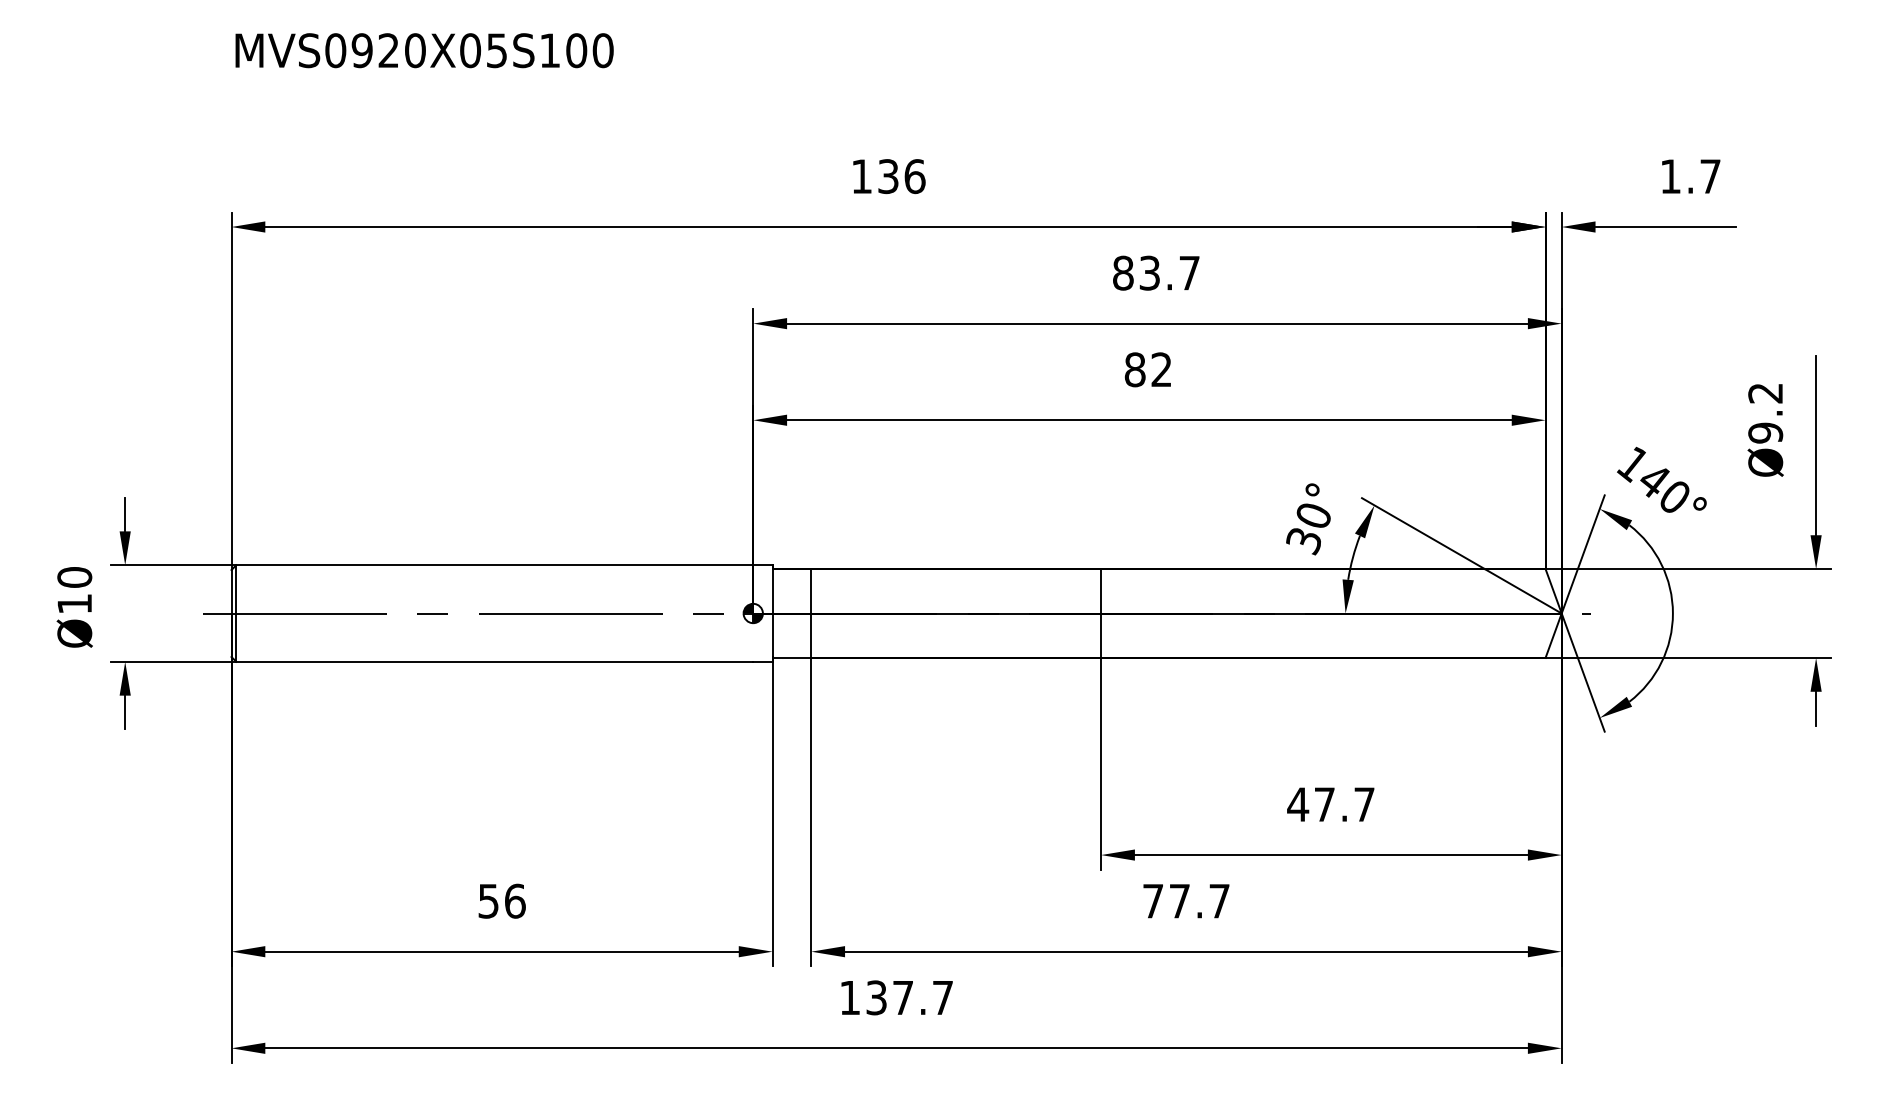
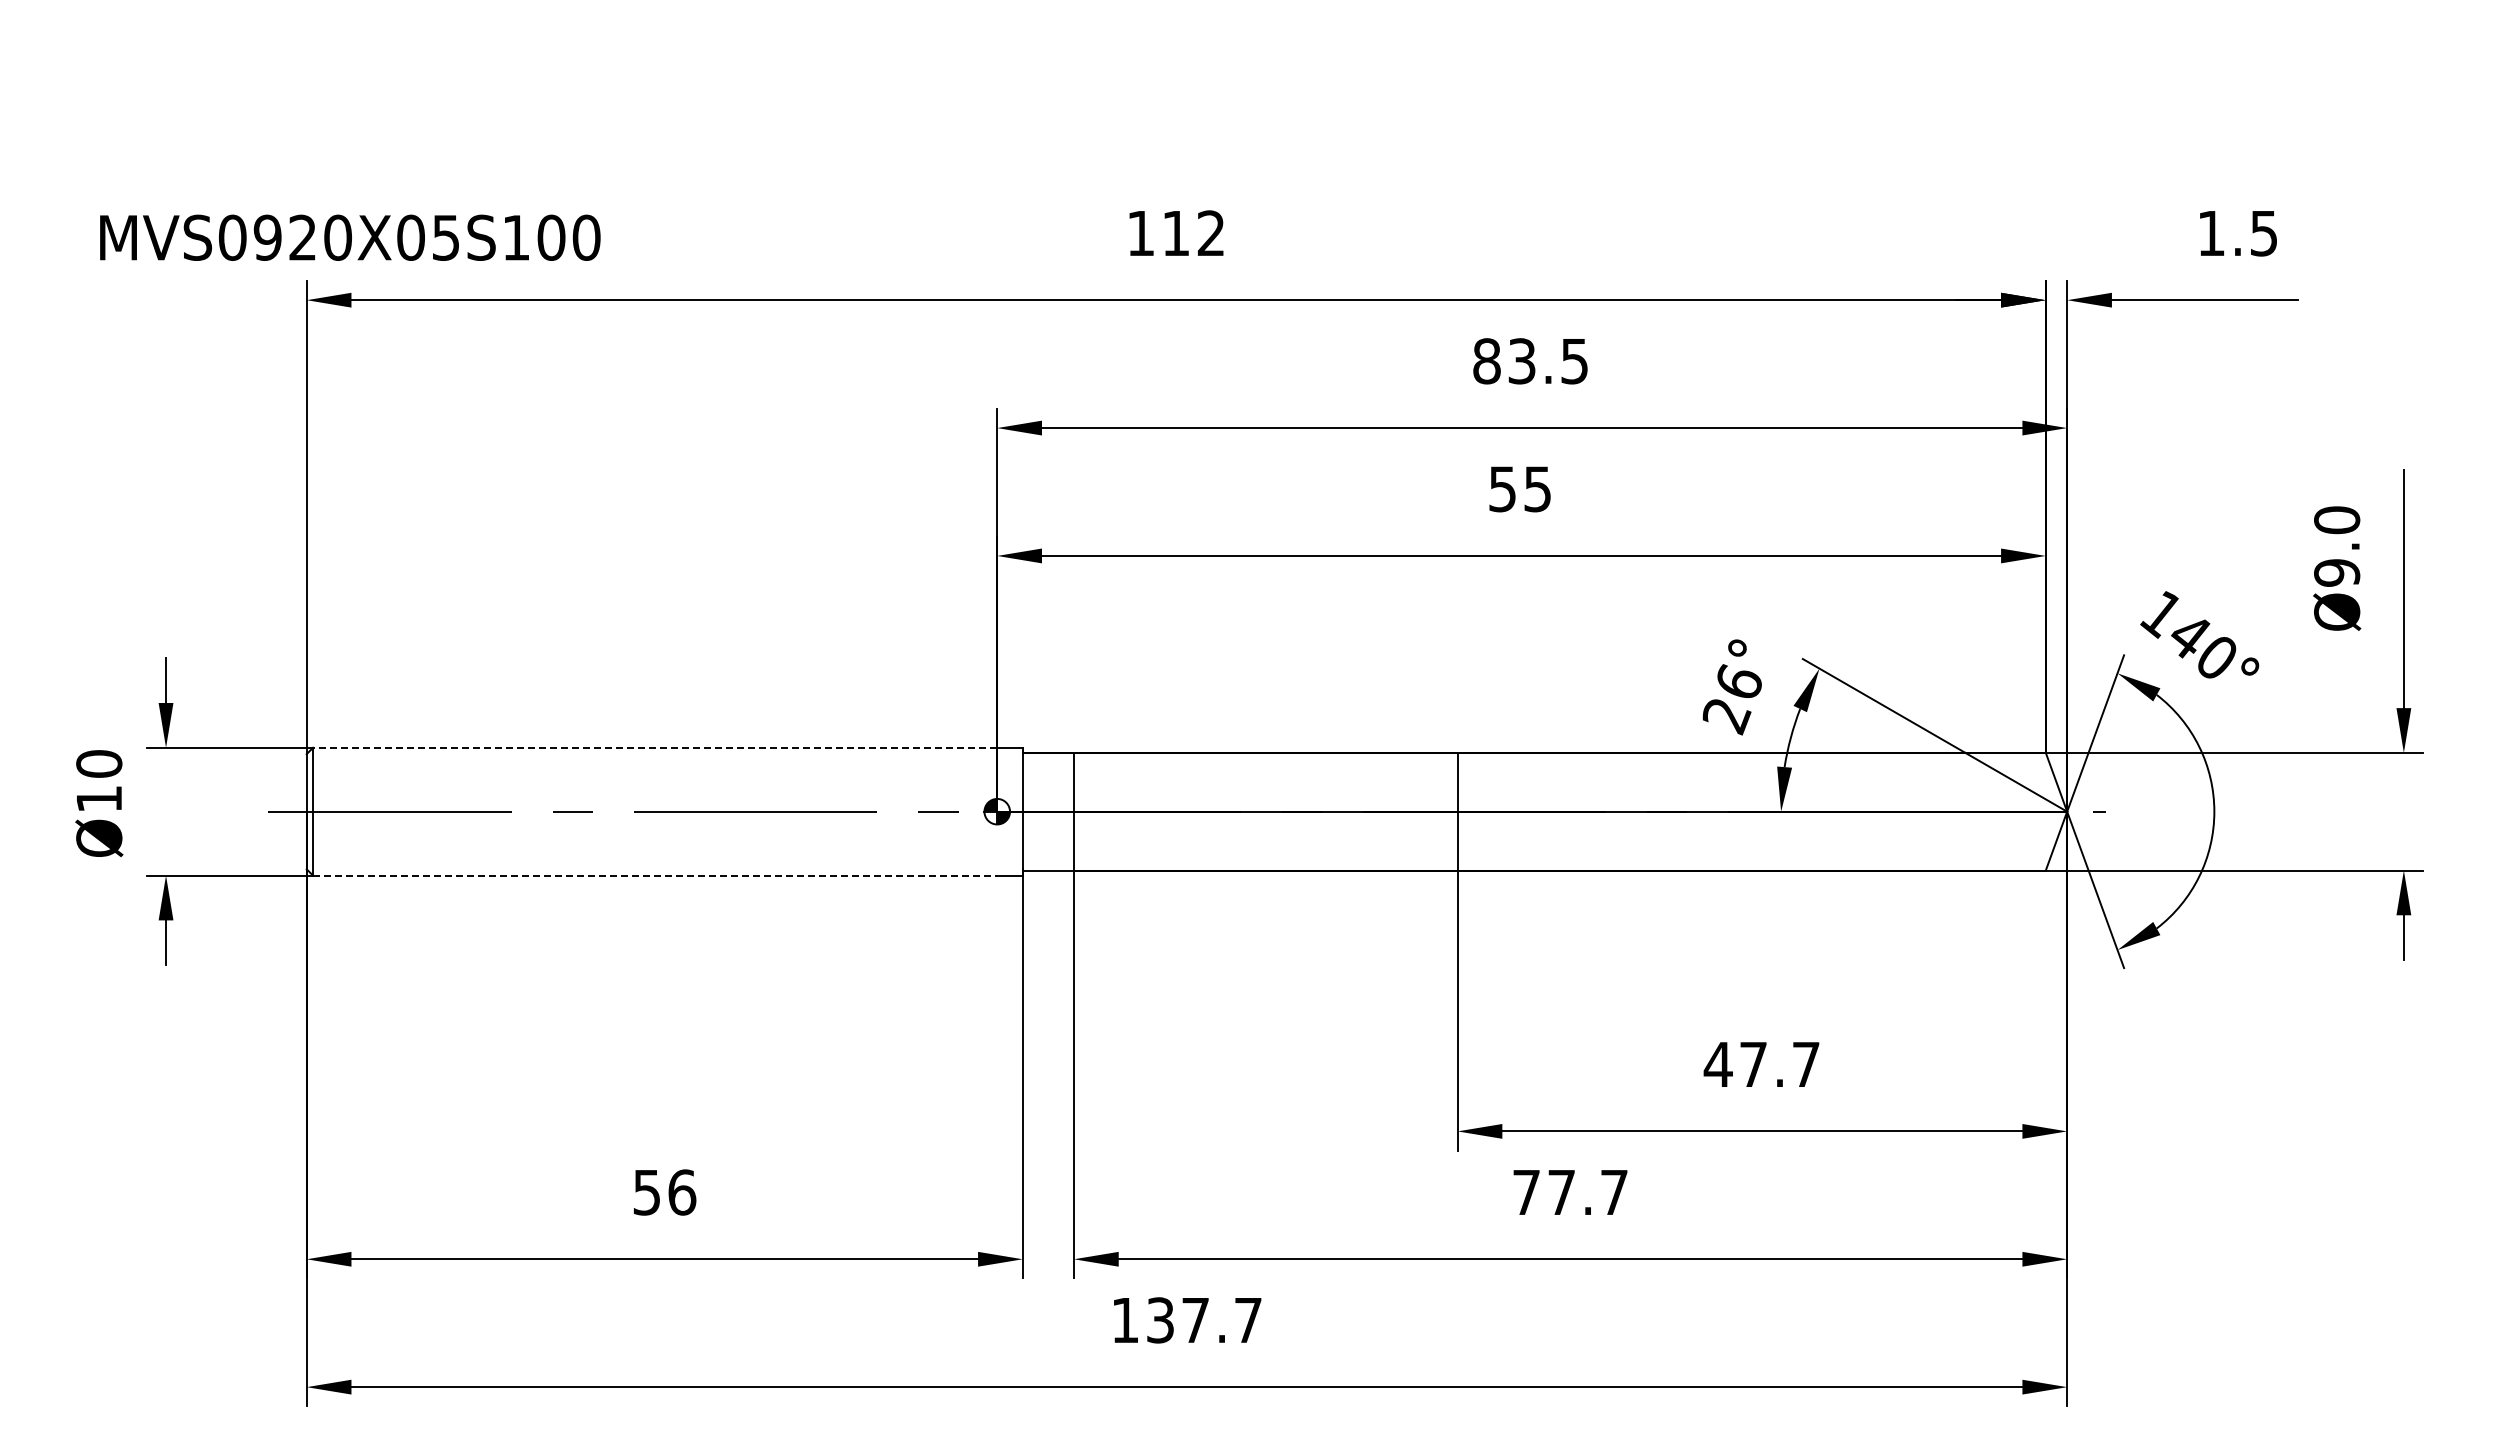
text: (424, 50) -> (350, 237), moved
text: (901, 176) -> (1193, 233), 136 -> 112
text: (1710, 176) -> (2264, 233), 1.7 -> 1.5
text: (1189, 273) -> (1574, 361), 83.7 -> 83.5
text: (1147, 370) -> (1519, 489), 82 -> 55
text: (1765, 393) -> (2337, 520), Ø9.2 -> Ø9.0
text: (1308, 528) -> (1731, 699), 30° -> 26°
line: (494, 565) -> (654, 747), solid -> dashed
line: (495, 661) -> (655, 875), solid -> dashed

